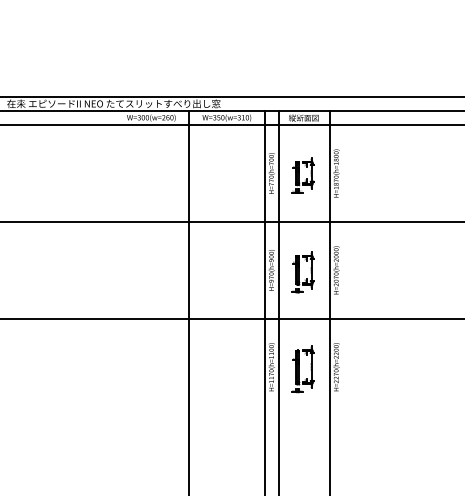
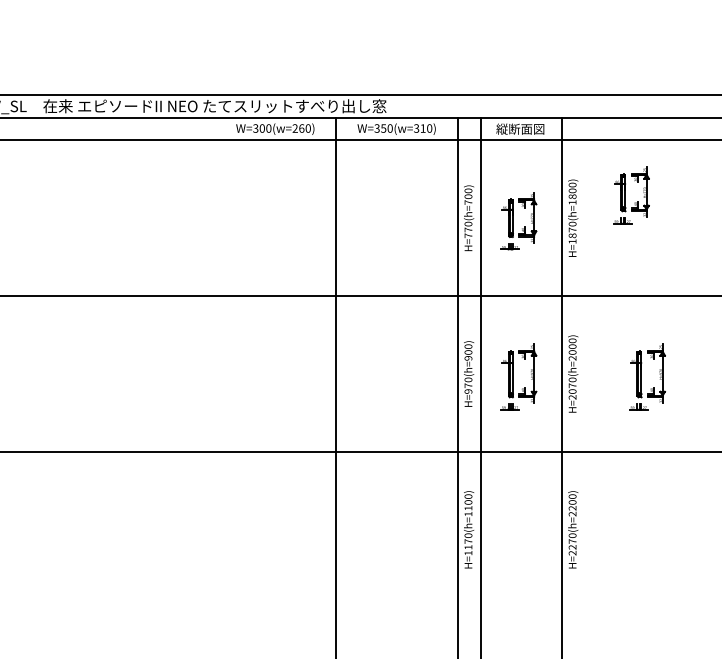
part: (372, 159) -> (630, 195), added
part: (382, 272) -> (646, 377), added
part: (302, 369) -> (518, 533), removed

